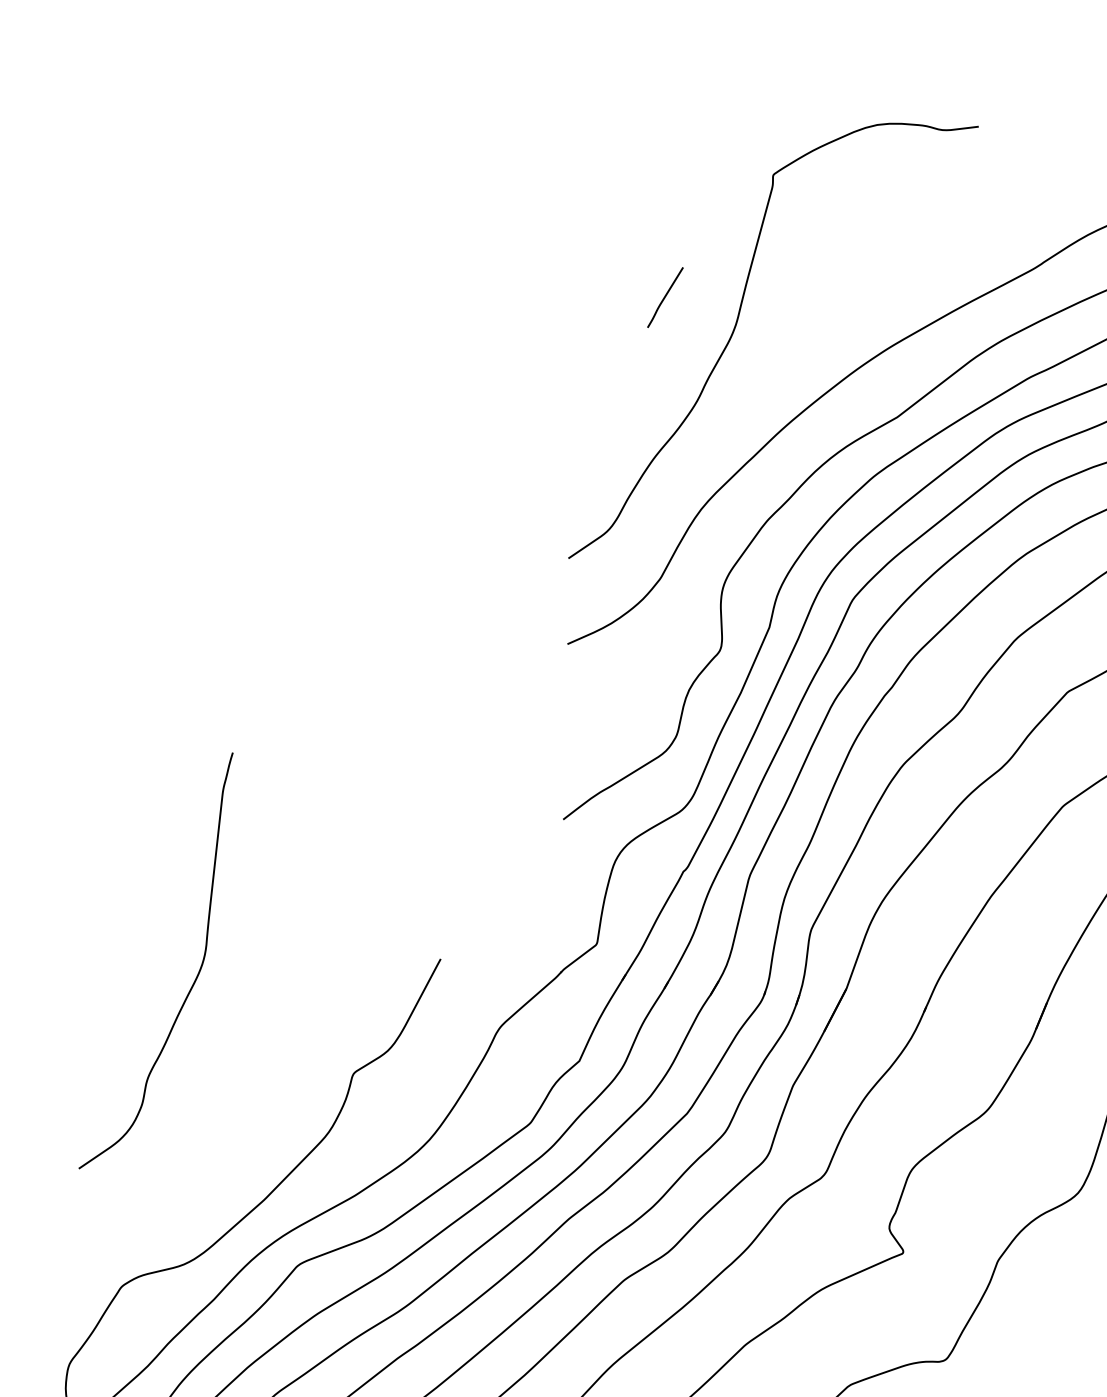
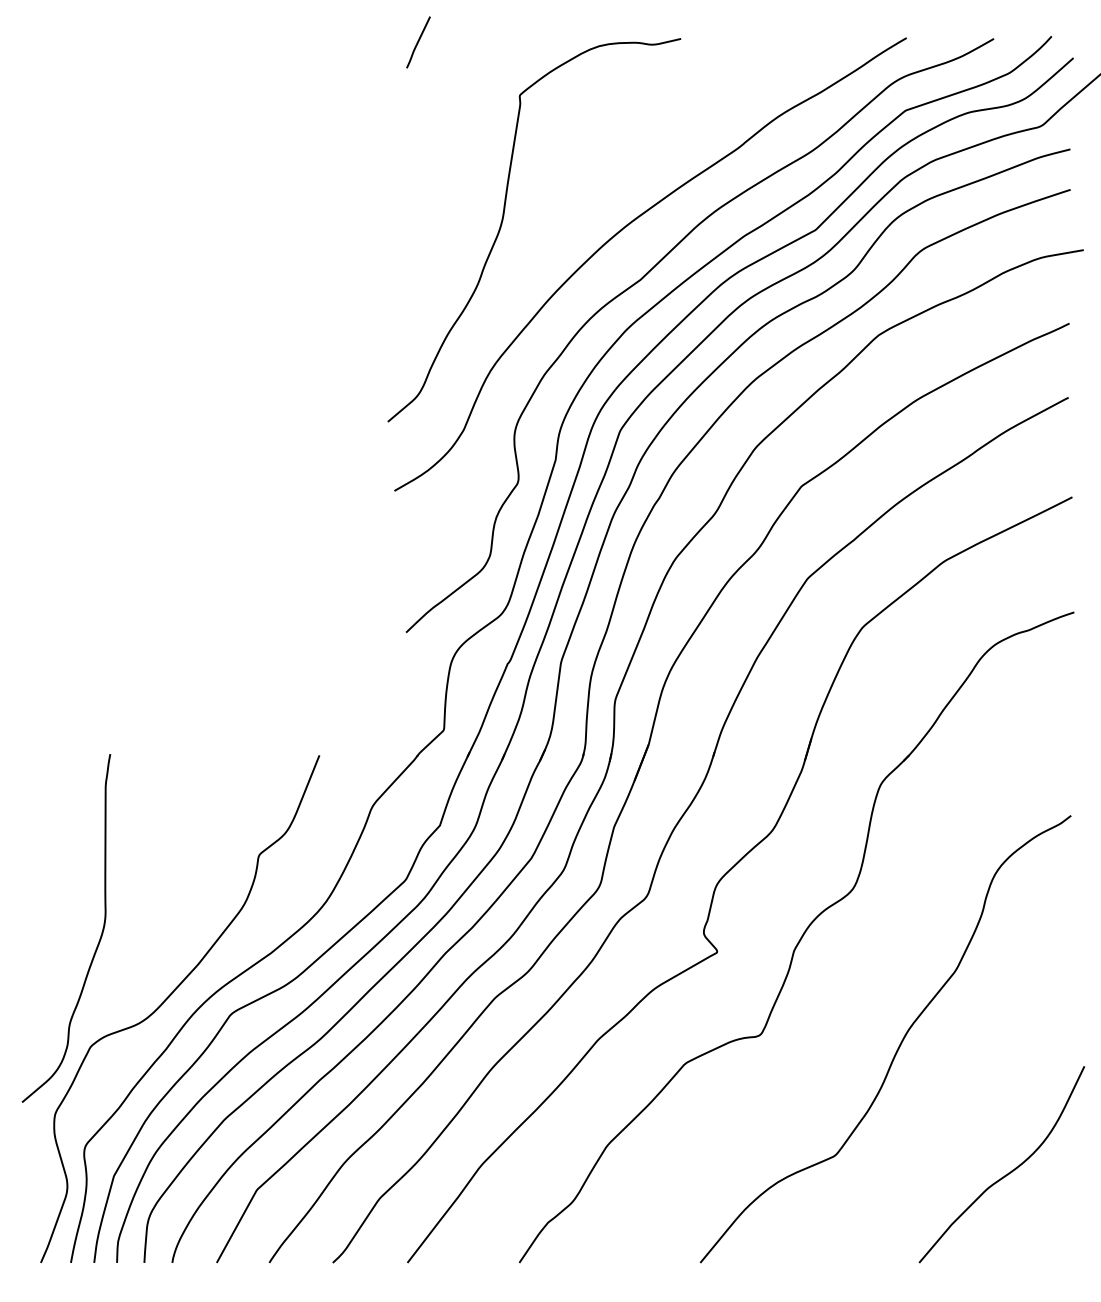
line: (665, 297) -> (418, 42), moved
curve: (195, 977) -> (99, 938), moved

